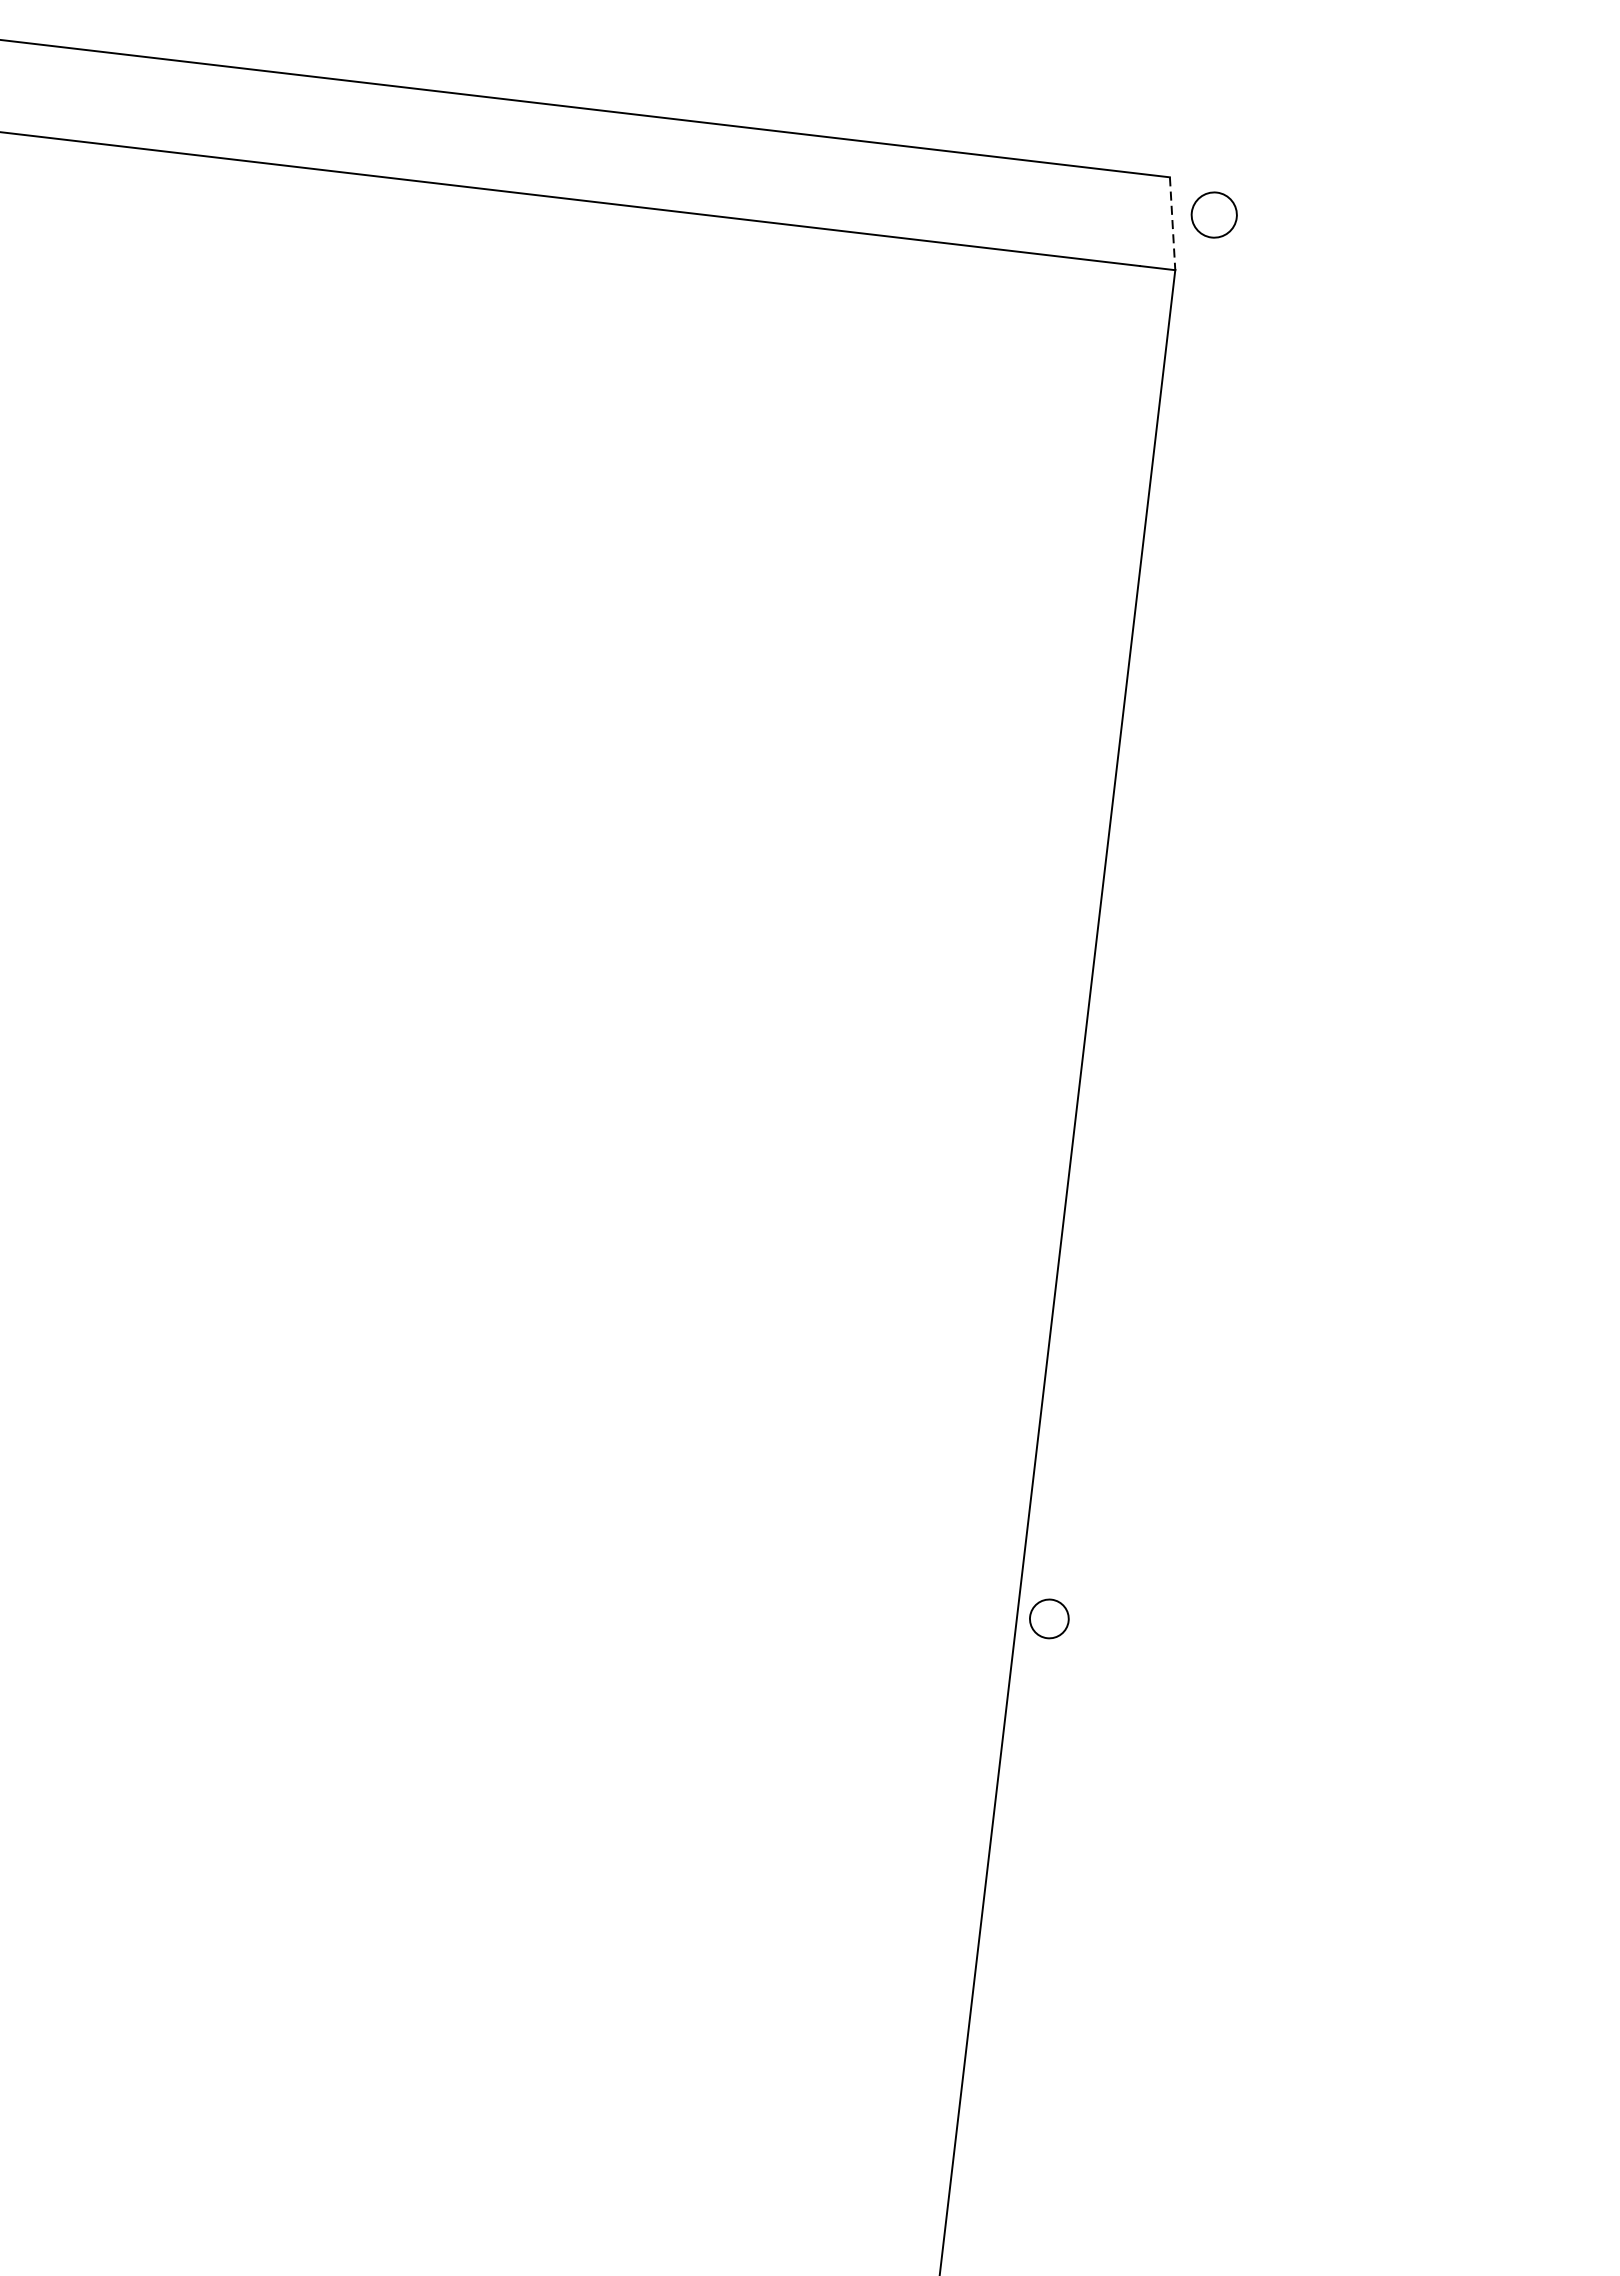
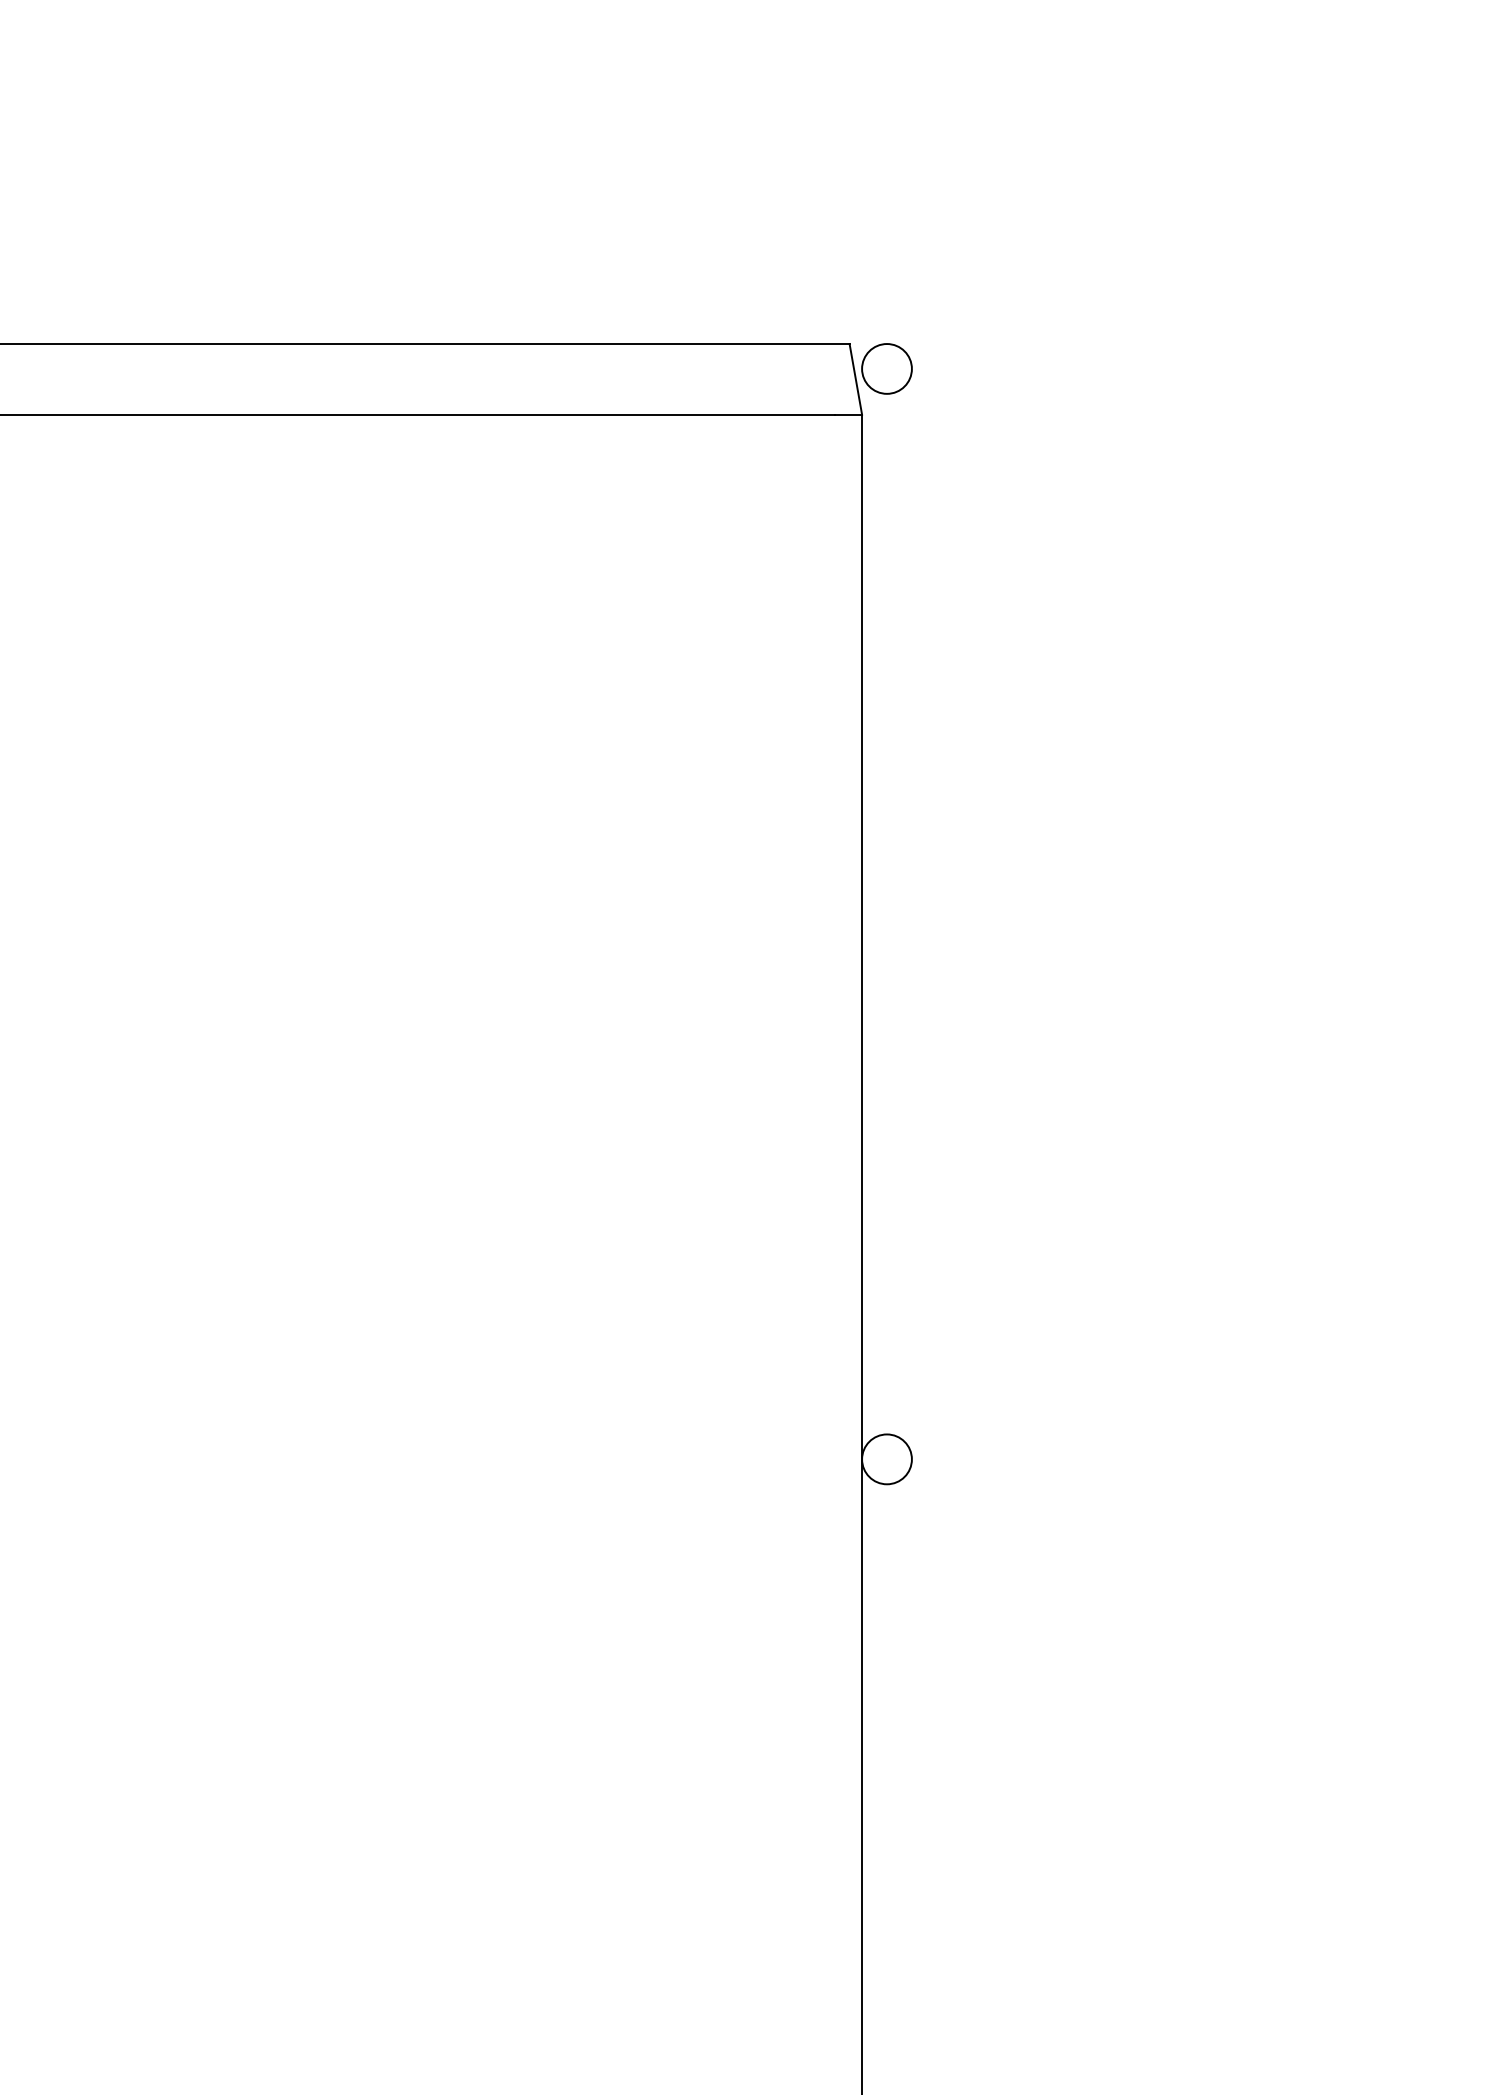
circle: (1213, 214) -> (886, 368), size x1.43
line: (1172, 223) -> (855, 379), dashed -> solid
circle: (1048, 1619) -> (886, 1459), size x1.67

